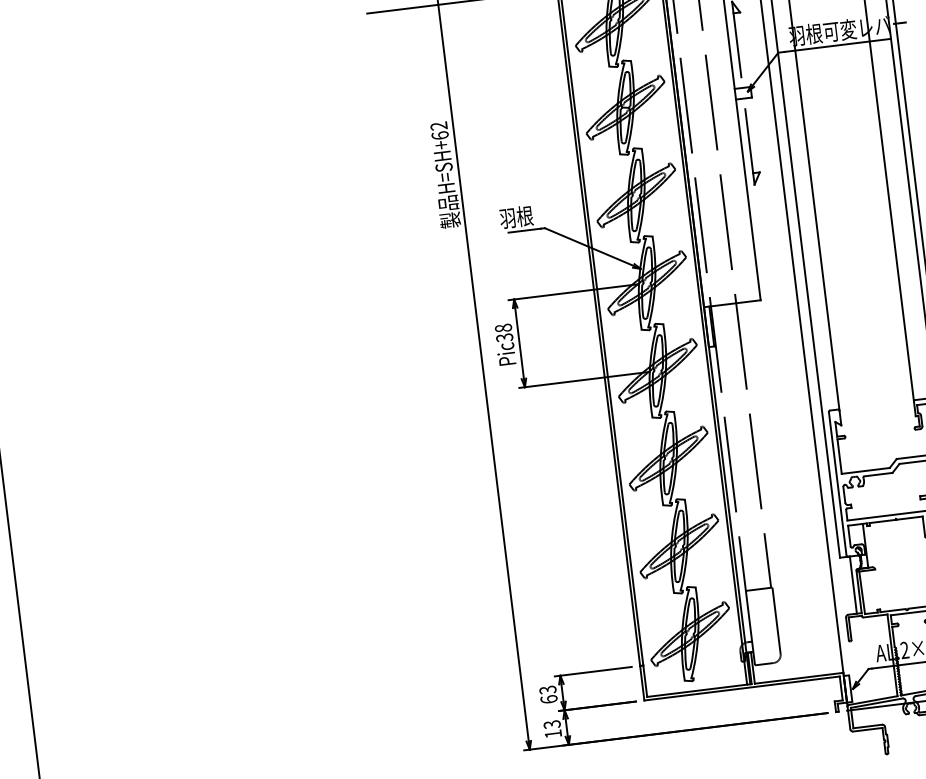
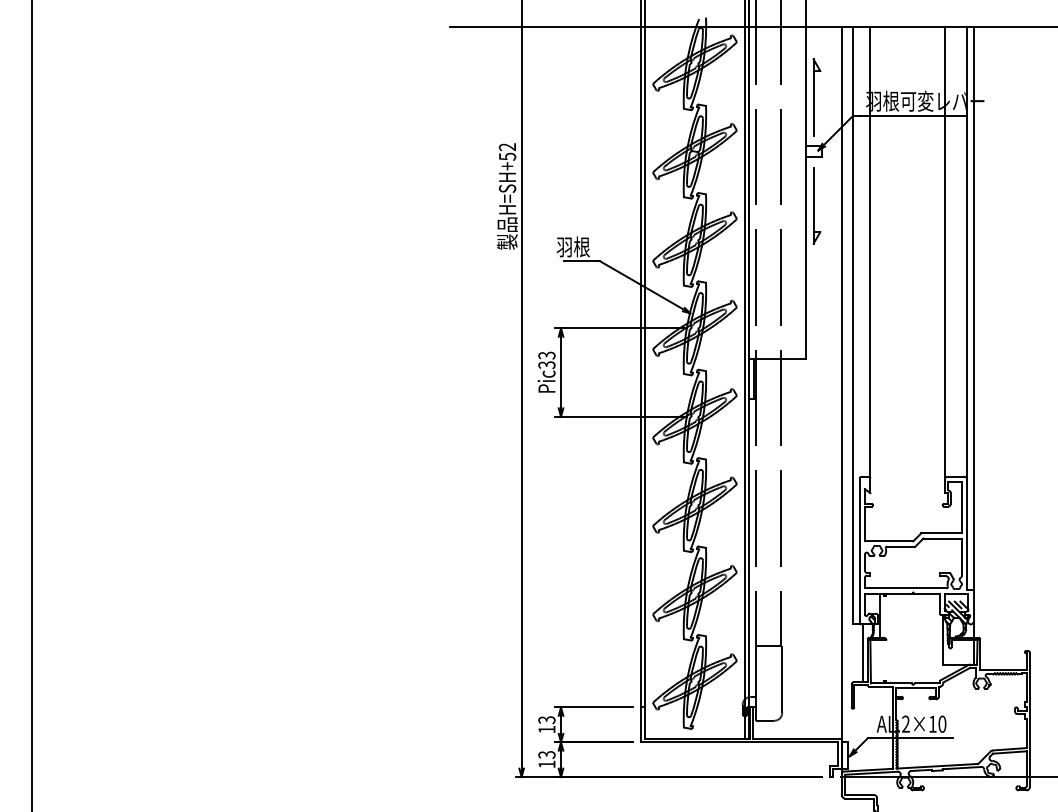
text: (440, 135) -> (507, 156), H=SH+62 -> H=SH+52
text: (503, 328) -> (546, 355), Pic38 -> Pic33
text: (548, 699) -> (546, 729), 63 -> 13

